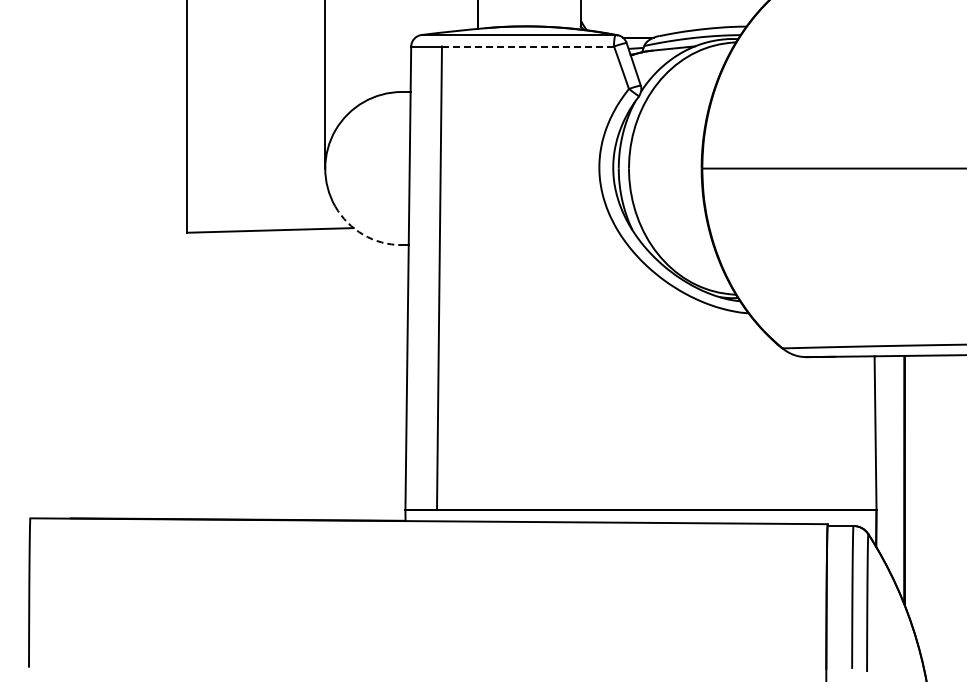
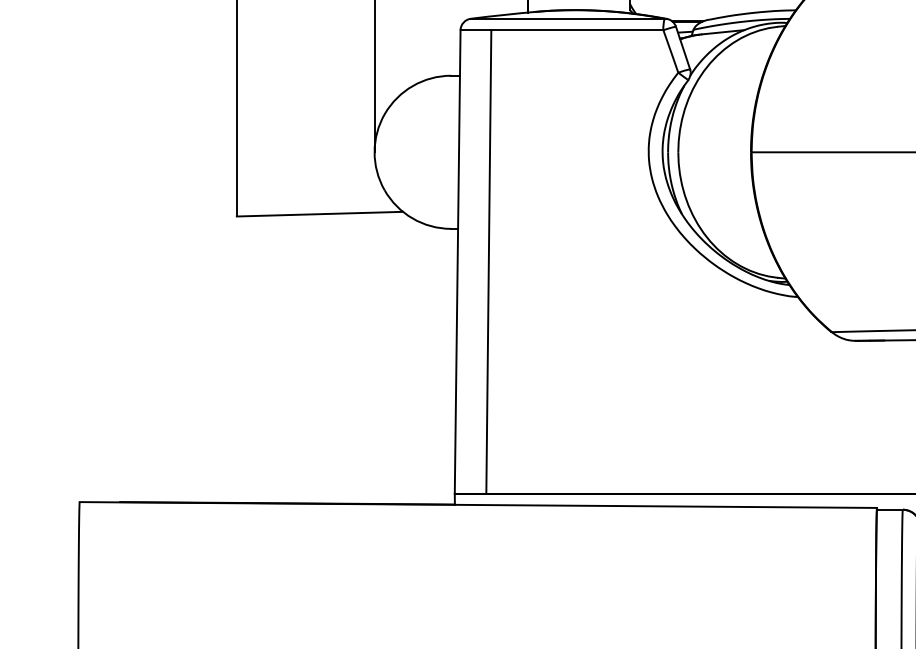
line: (528, 46) -> (577, 30), dashed -> solid
arc: (363, 234) -> (412, 218), dashed -> solid

